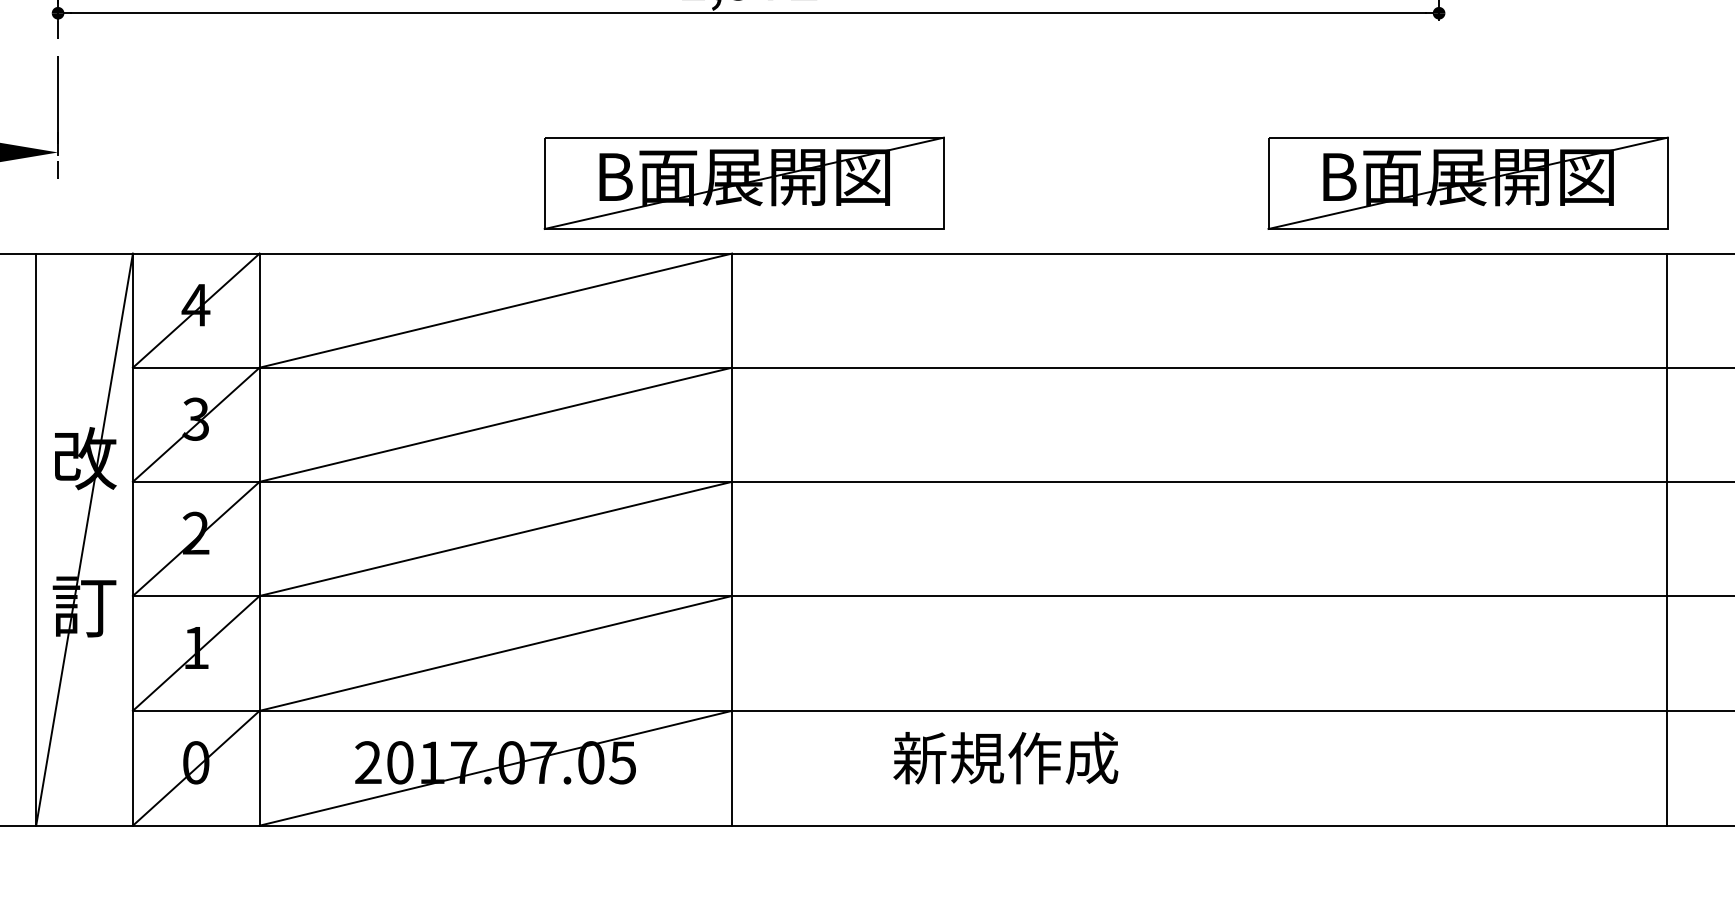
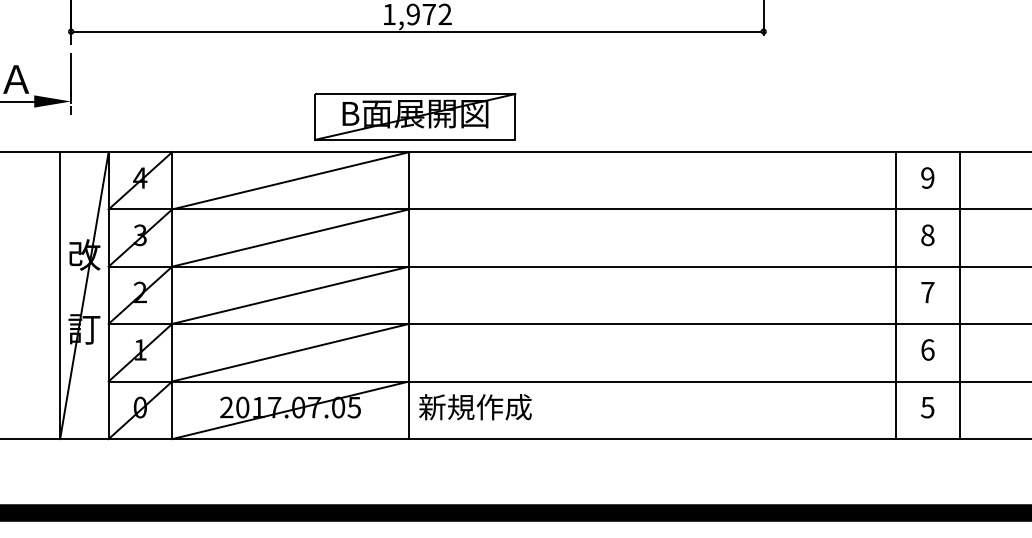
part: (1468, 182) -> (778, 116), removed
line: (1667, 539) -> (896, 295), moved
text: (1005, 758) -> (475, 407), moved

